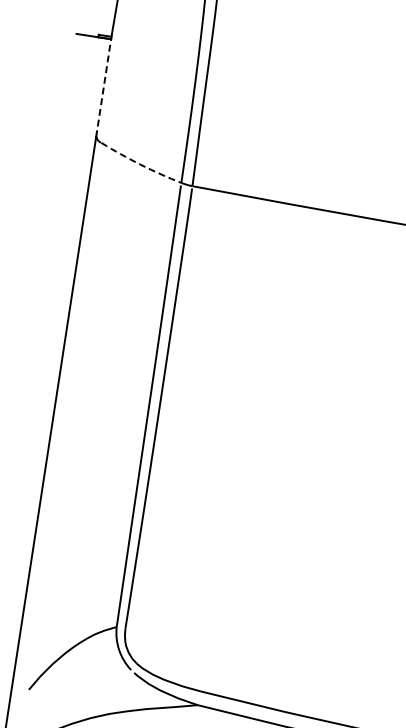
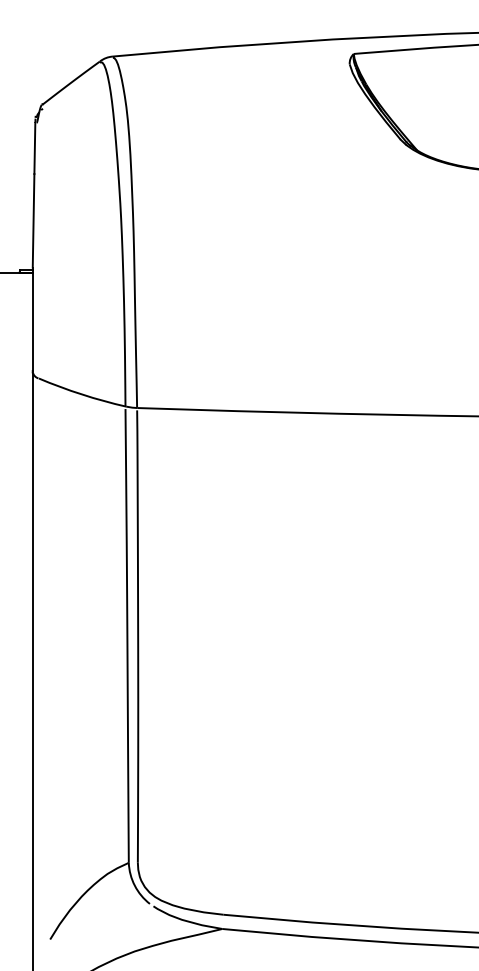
line: (103, 84) -> (32, 319), dashed -> solid
arc: (140, 164) -> (81, 394), dashed -> solid

